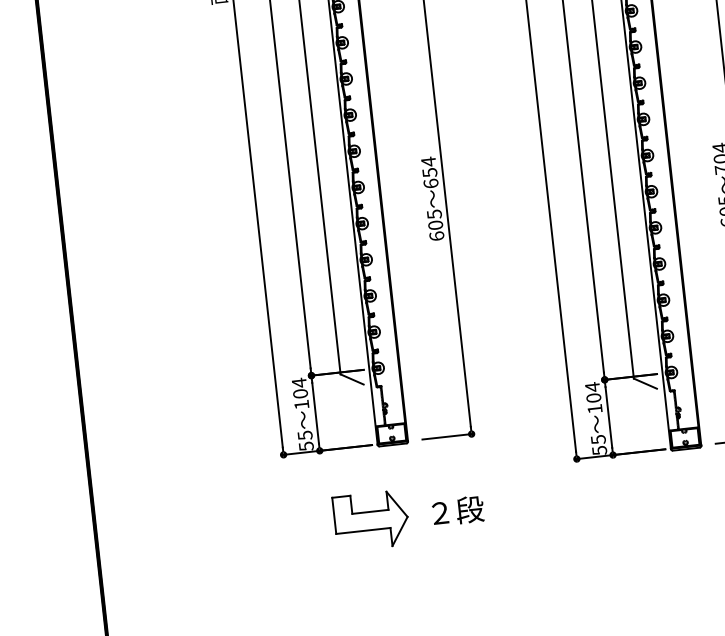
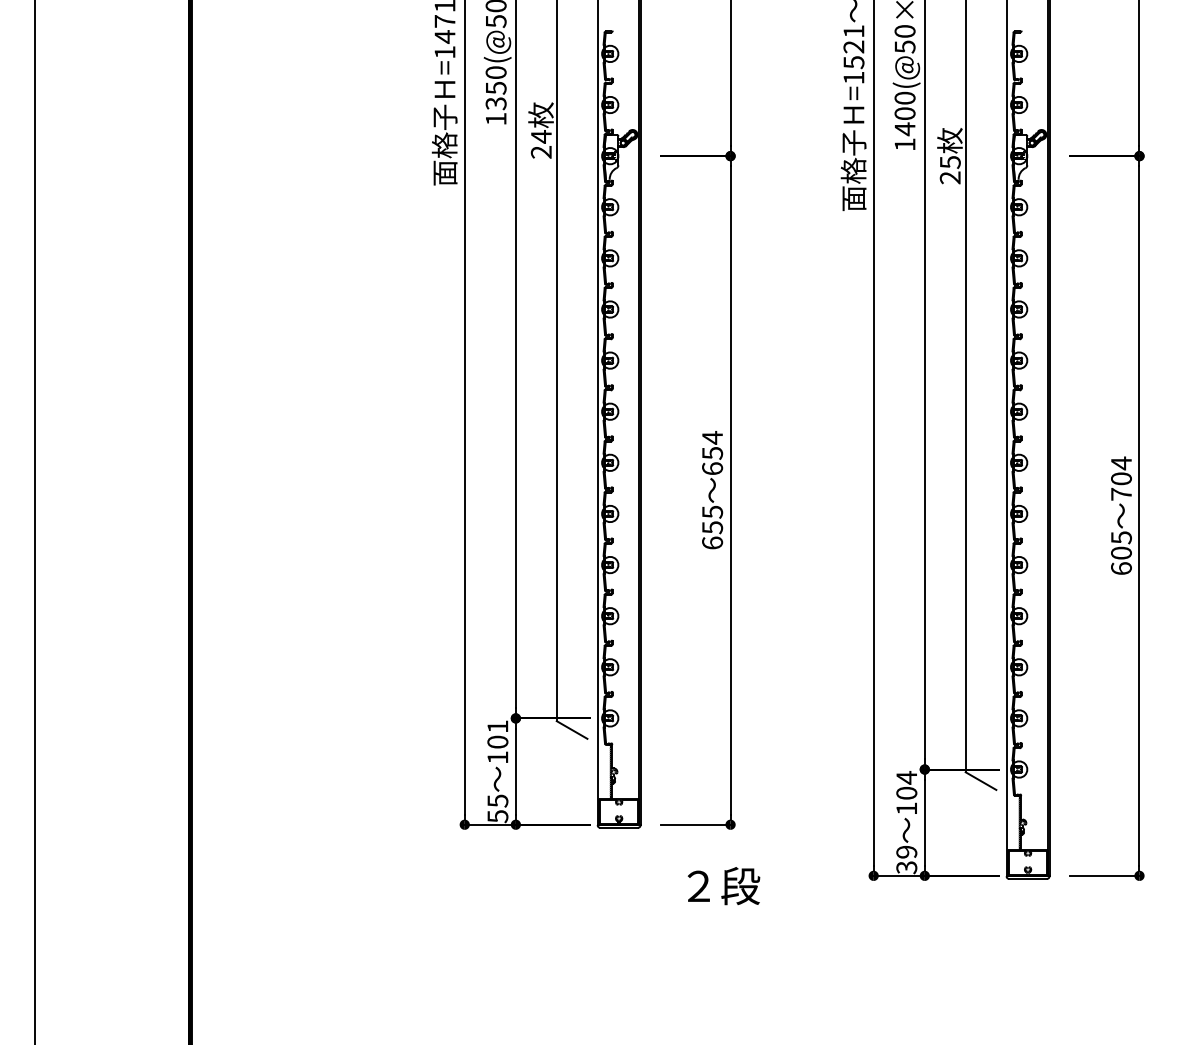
text: (435, 225) -> (712, 527), 605 -> 655
text: (299, 382) -> (497, 726), 104 -> 101
text: (598, 444) -> (906, 859), 55 -> 39
text: (457, 511) -> (723, 886), moved
part: (371, 520) -> (577, 930), removed

